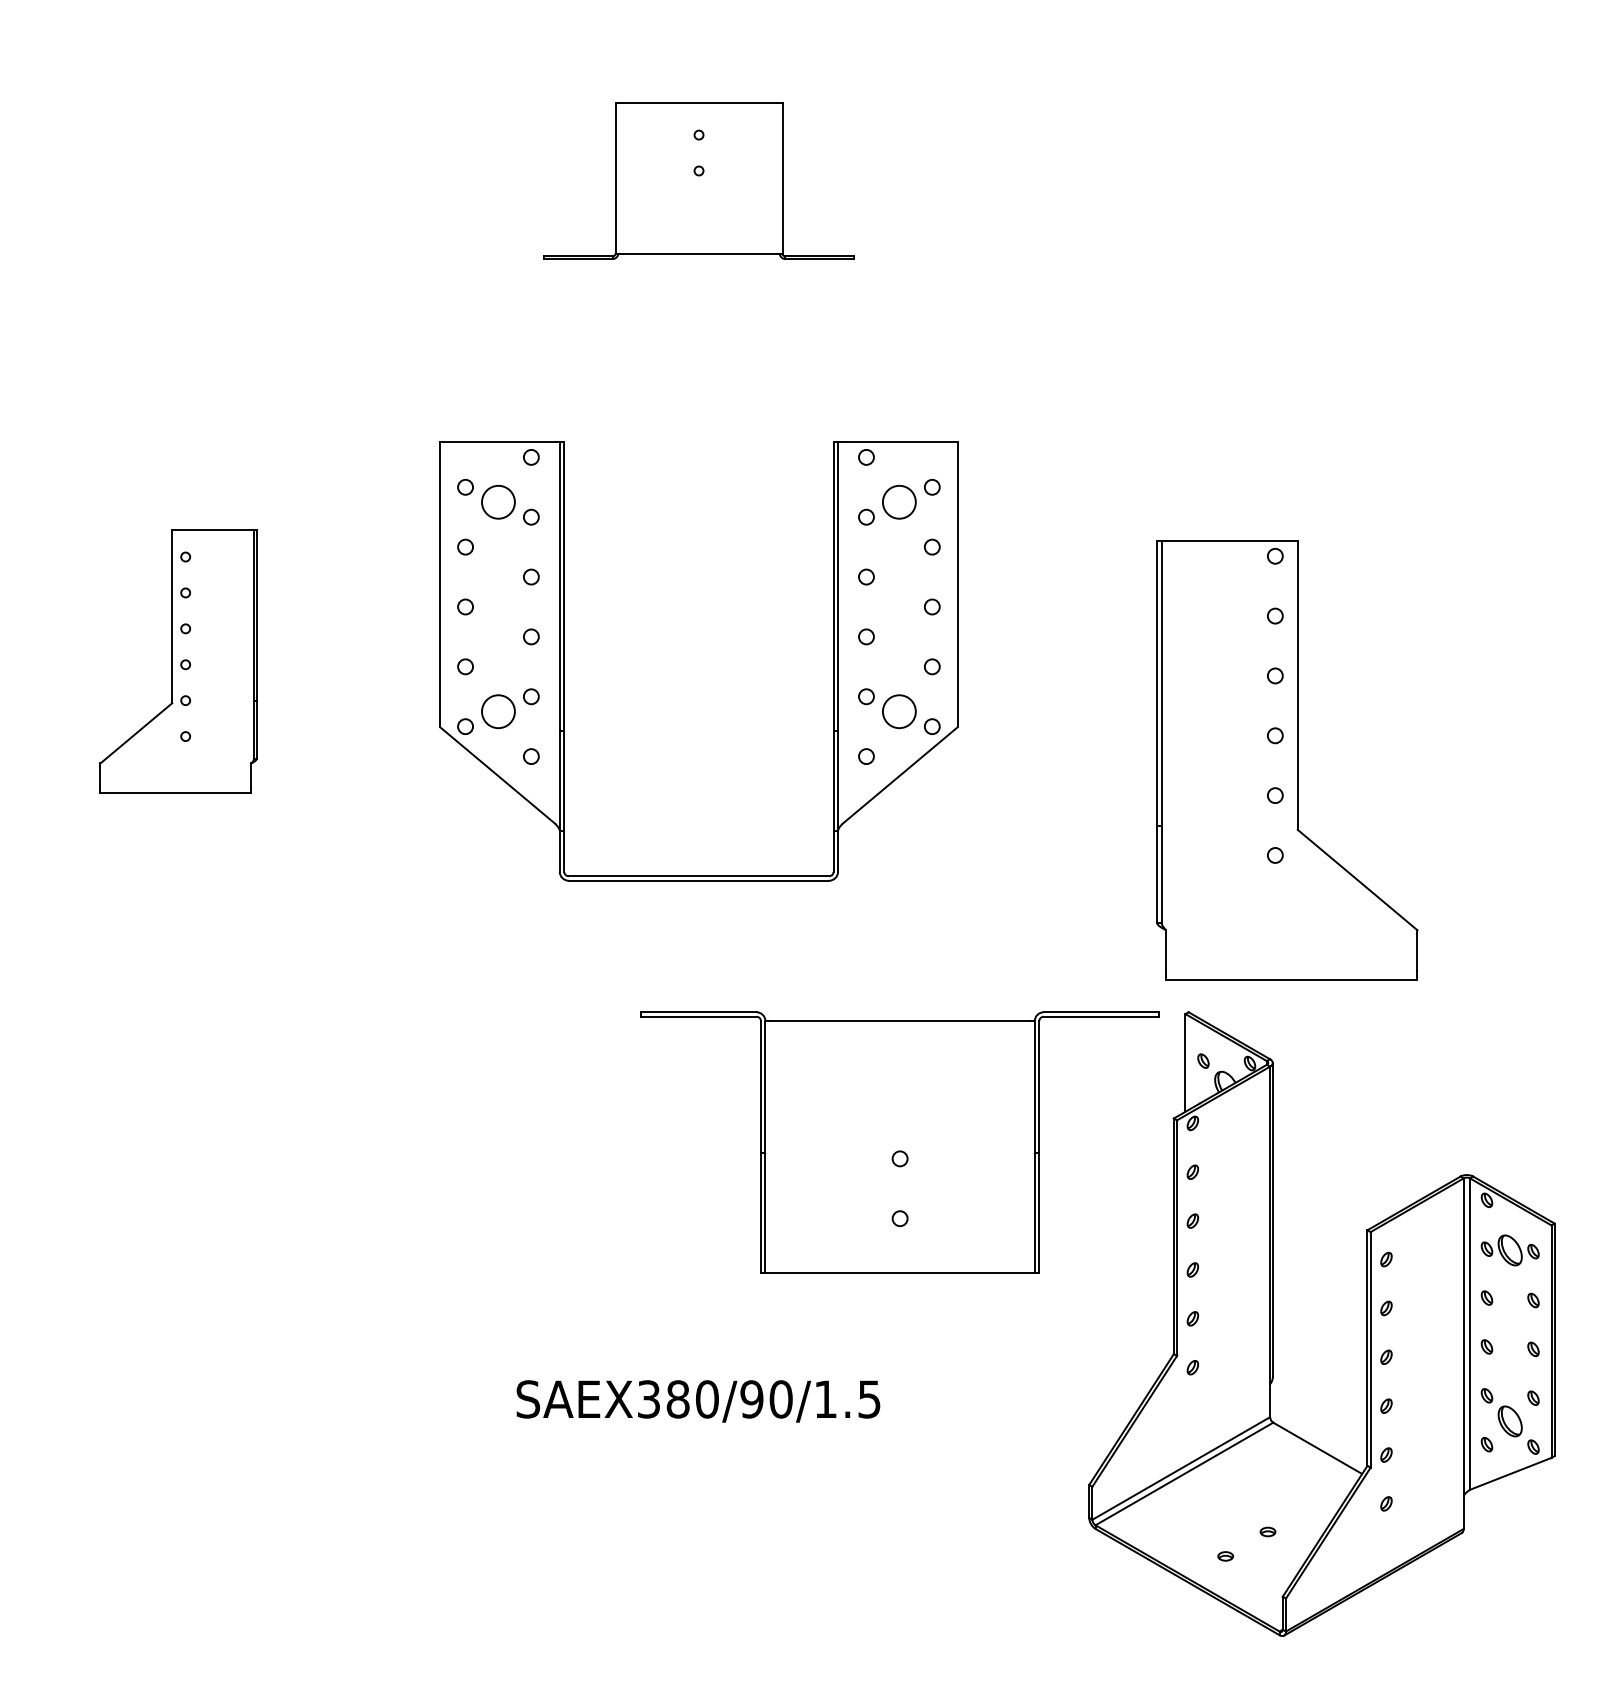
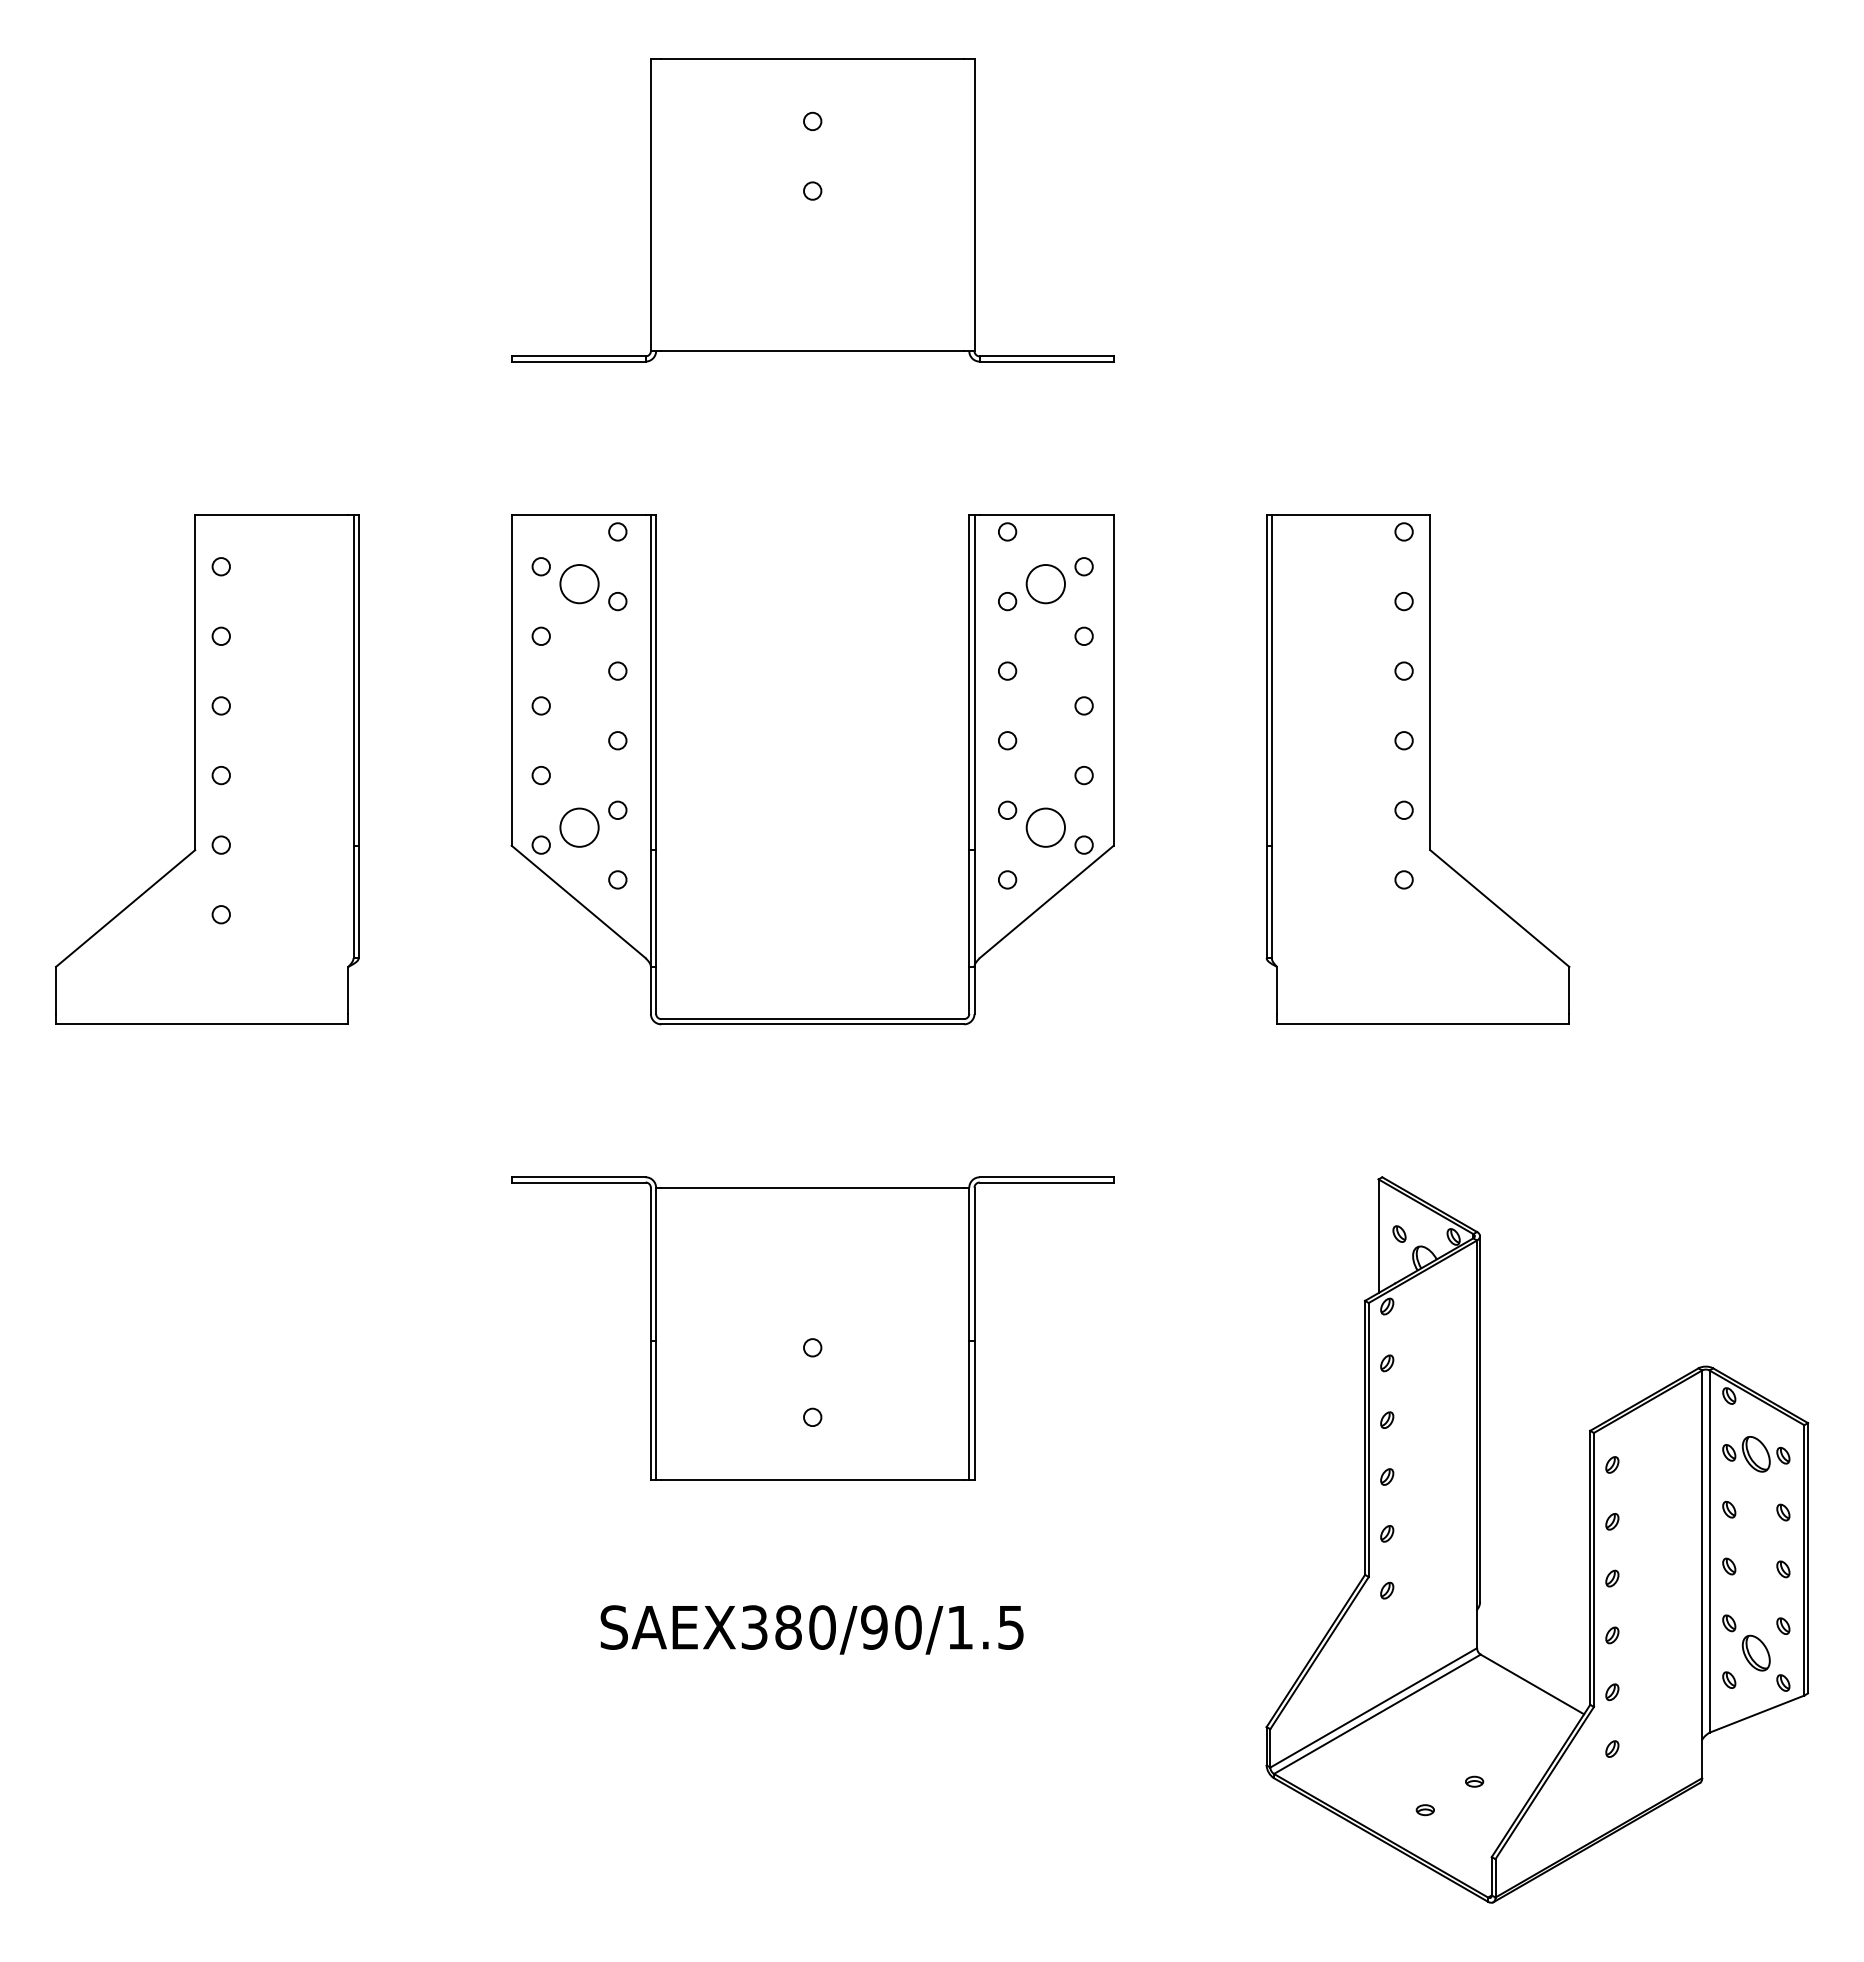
part: (698, 181) -> (812, 210), size x1.67
part: (178, 661) -> (207, 769), size x1.67
part: (1286, 760) -> (1417, 769), moved
part: (899, 1142) -> (812, 1328), moved

